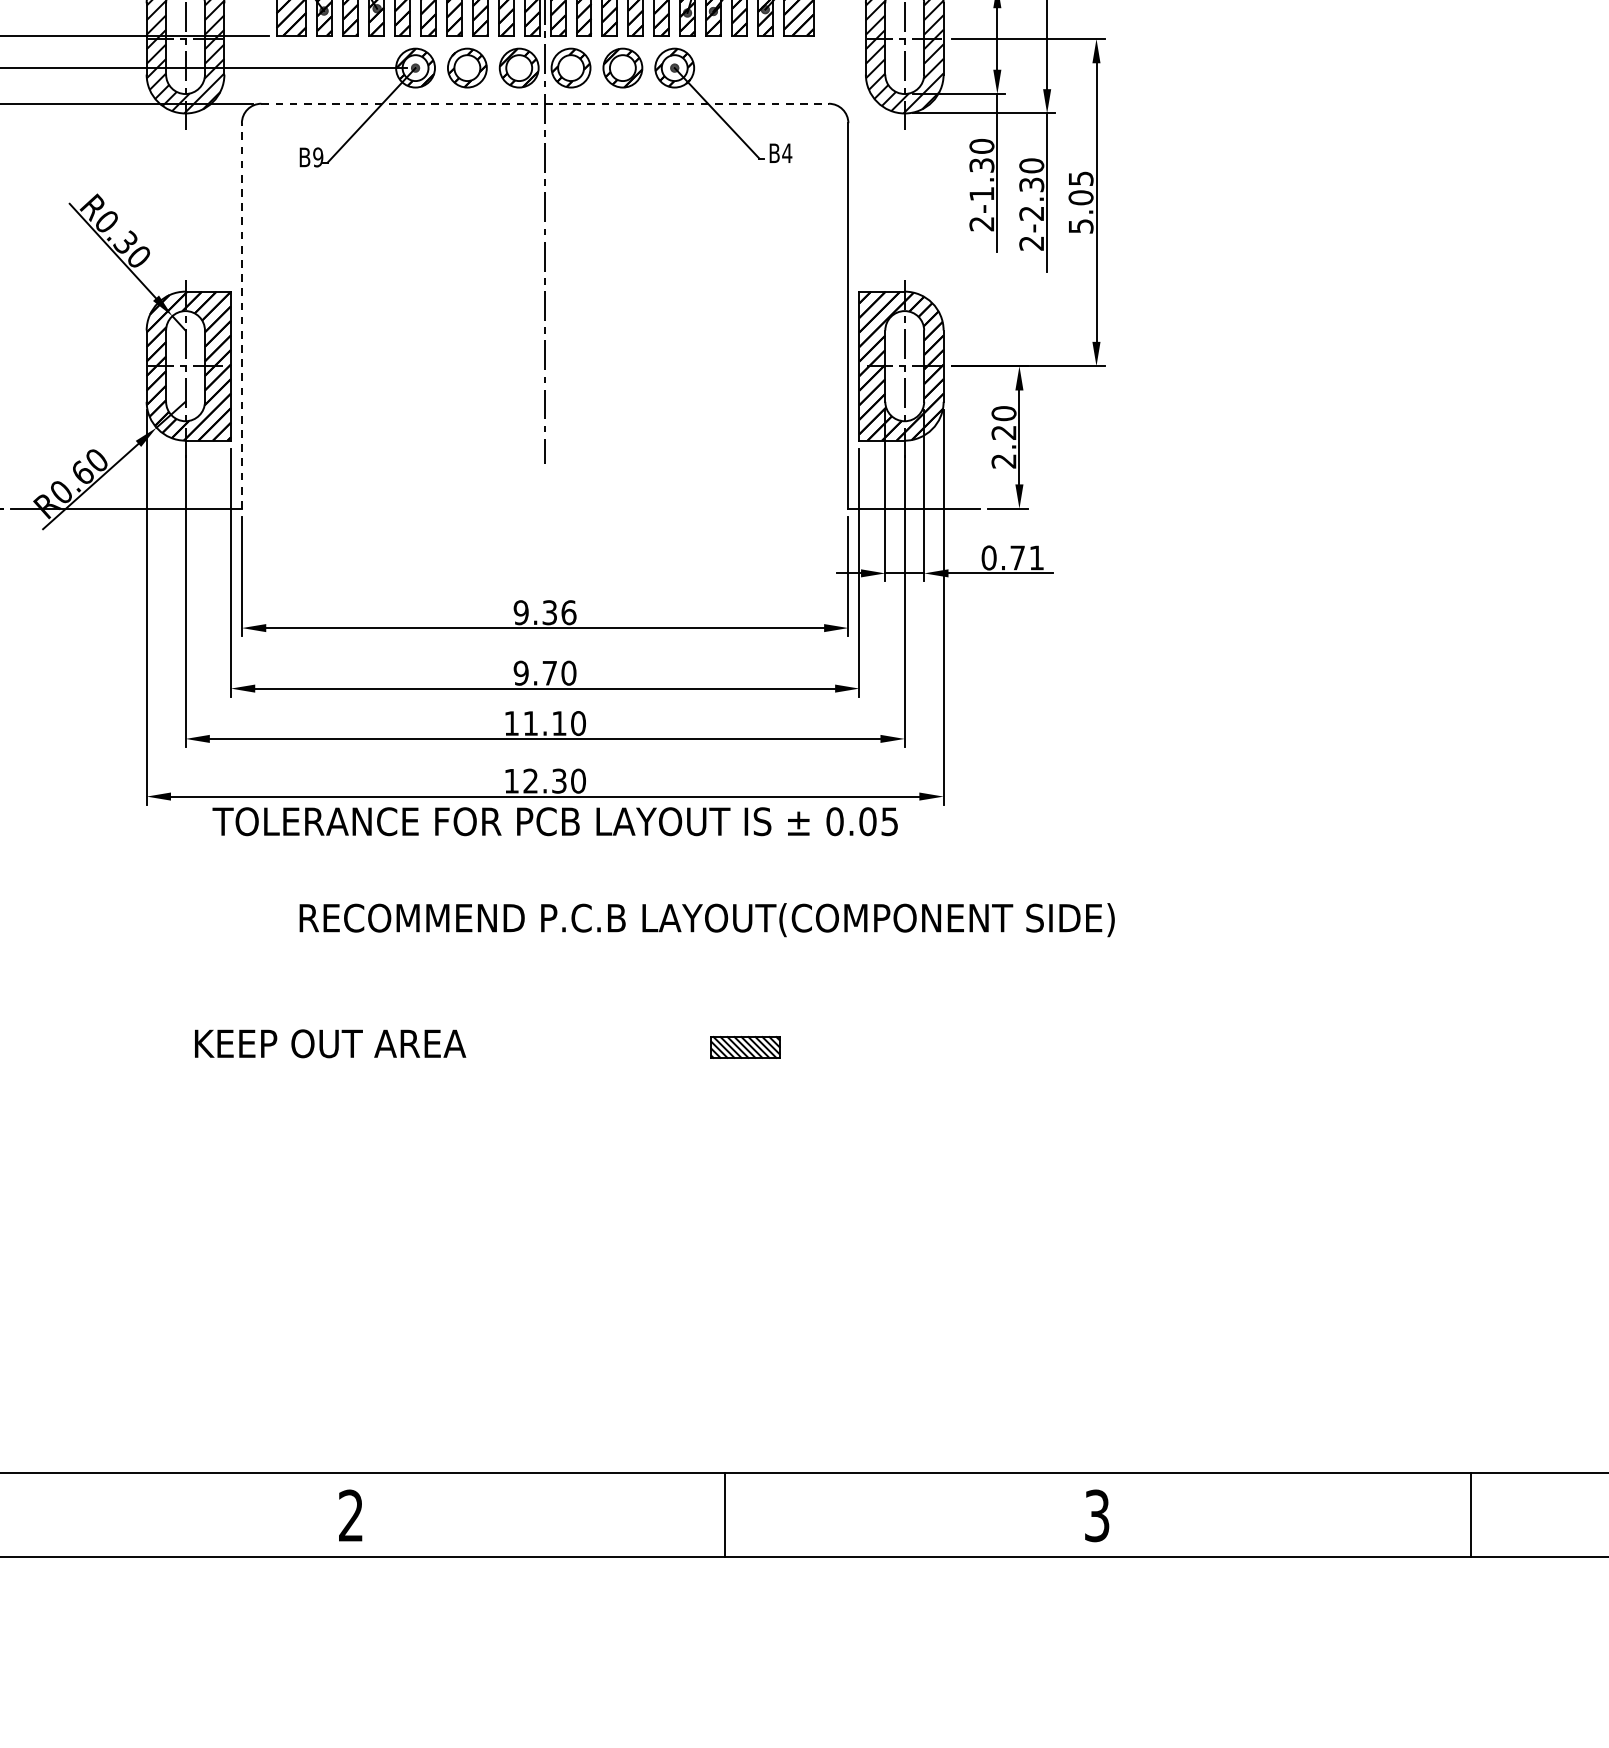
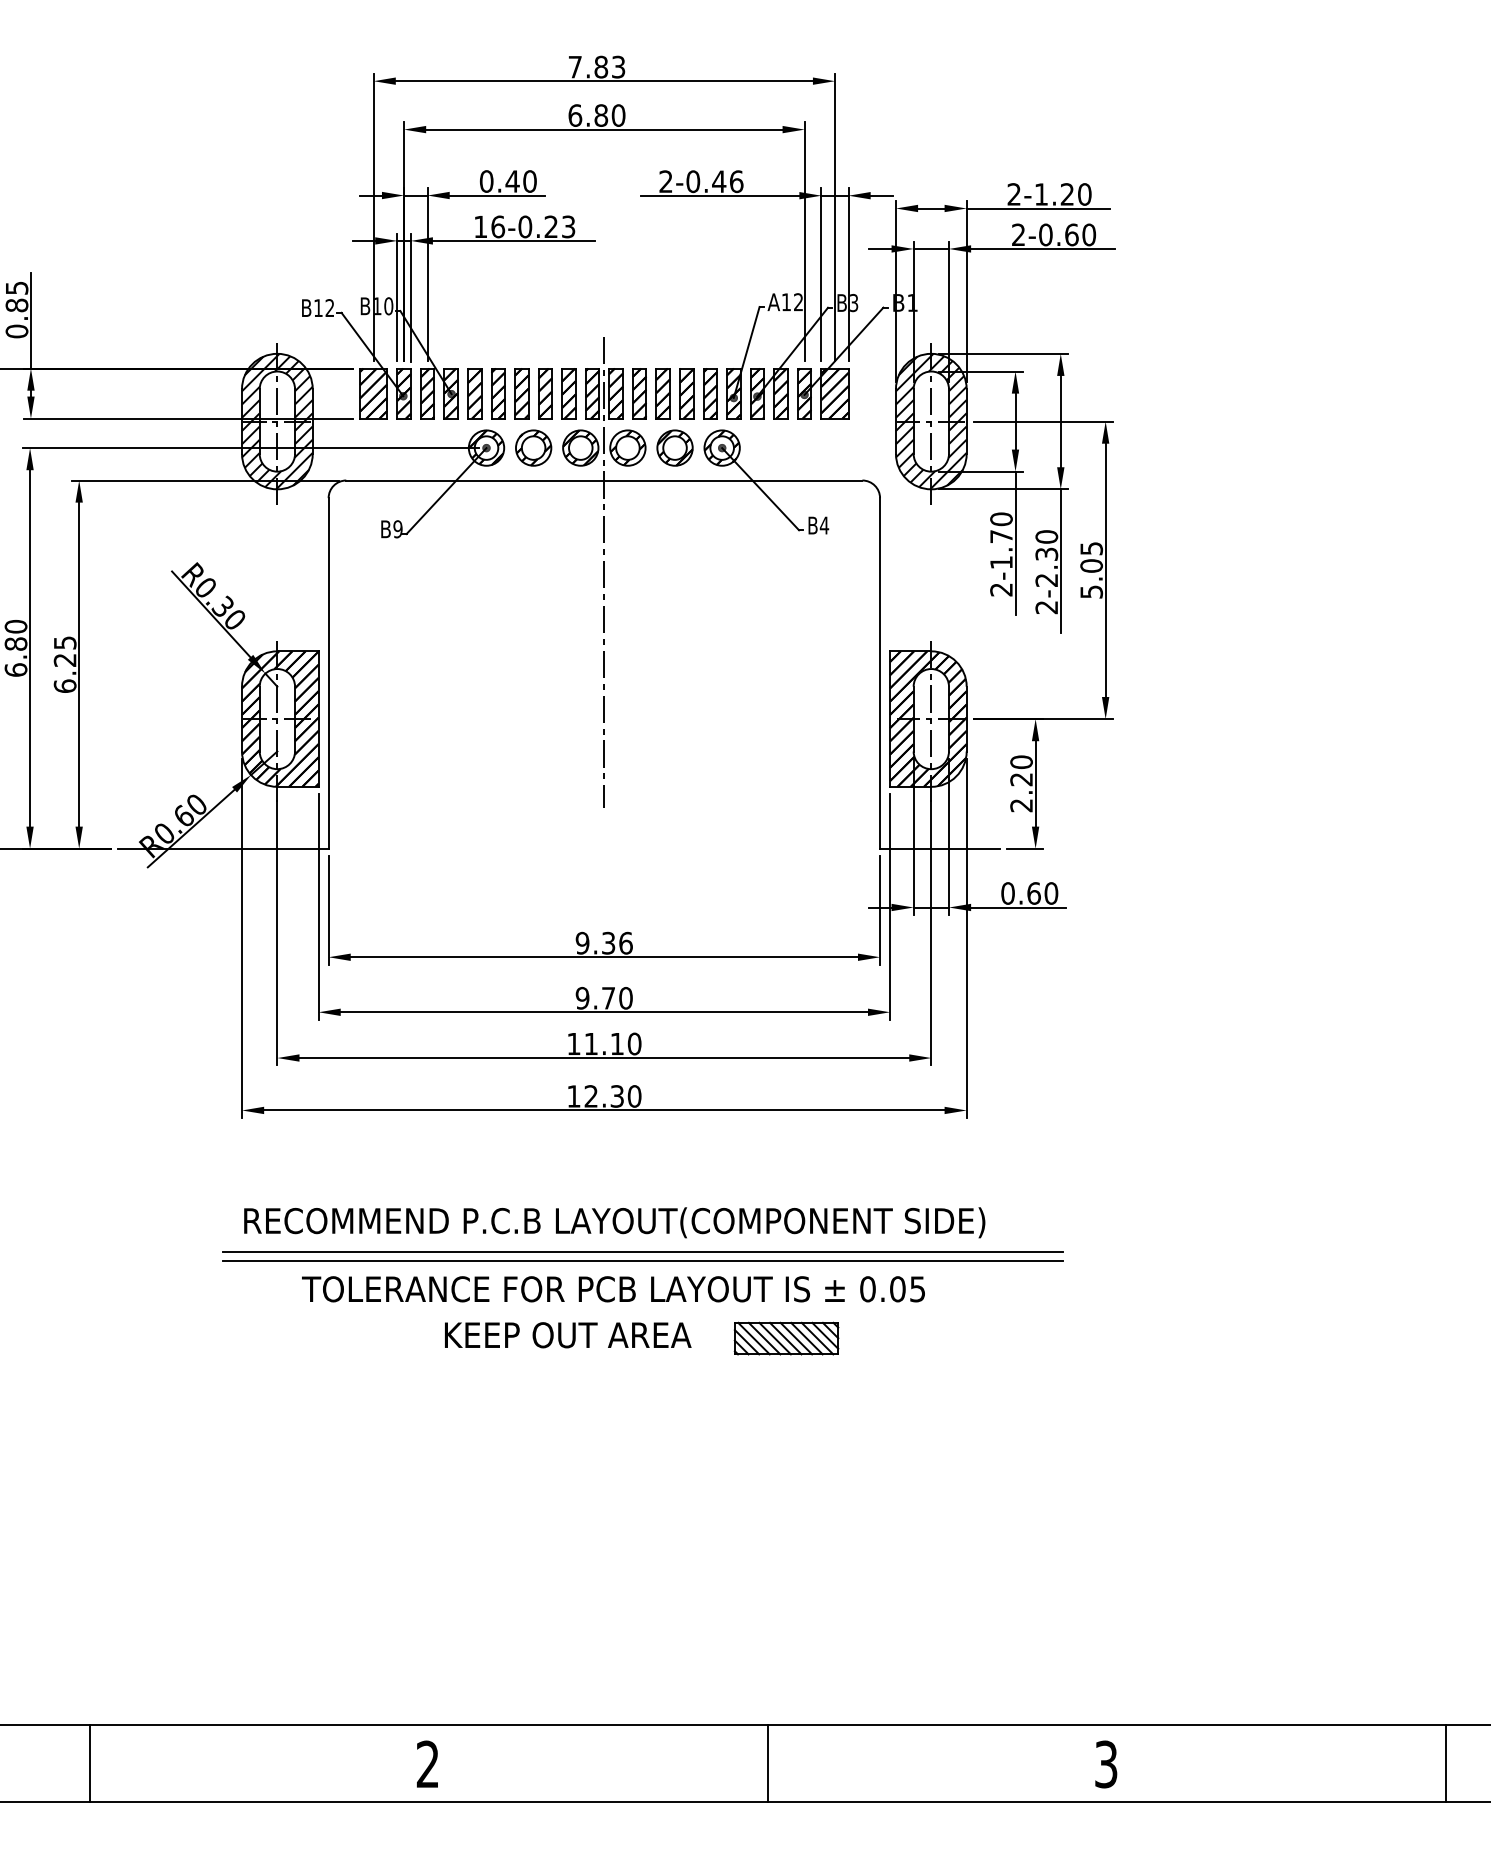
line: (545, 103) -> (604, 480), dashed -> solid
text: (981, 165) -> (1001, 536), 2-1.30 -> 2-1.70
line: (241, 314) -> (328, 672), dashed -> solid
text: (1027, 557) -> (1042, 893), 0.71 -> 0.60
text: (555, 821) -> (613, 1289), moved
text: (706, 919) -> (614, 1222), moved
line: (587, 951) -> (642, 1251), added
line: (587, 961) -> (642, 1260), added
text: (330, 1044) -> (568, 1335), moved
part: (745, 1047) -> (786, 1338), size x1.67

